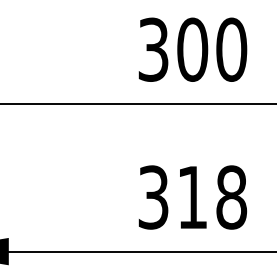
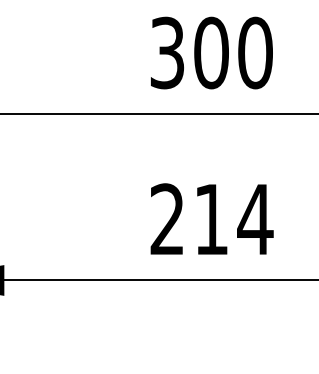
text: (192, 197) -> (211, 219), 318 -> 214

